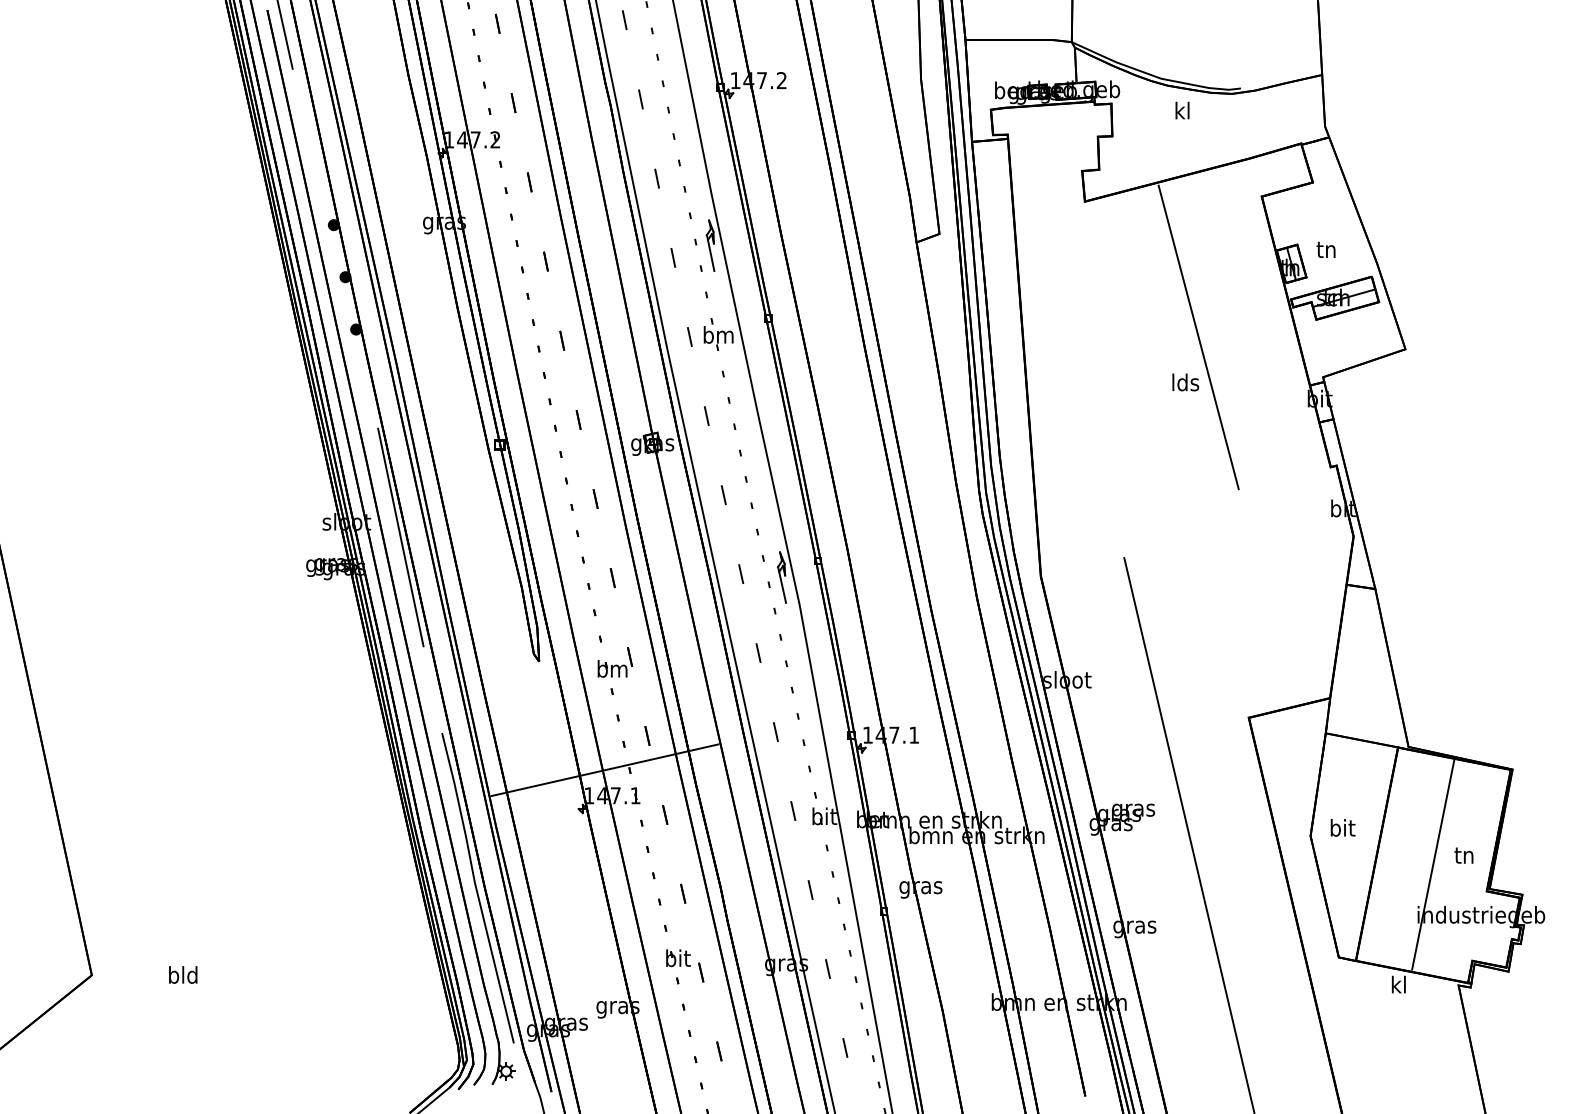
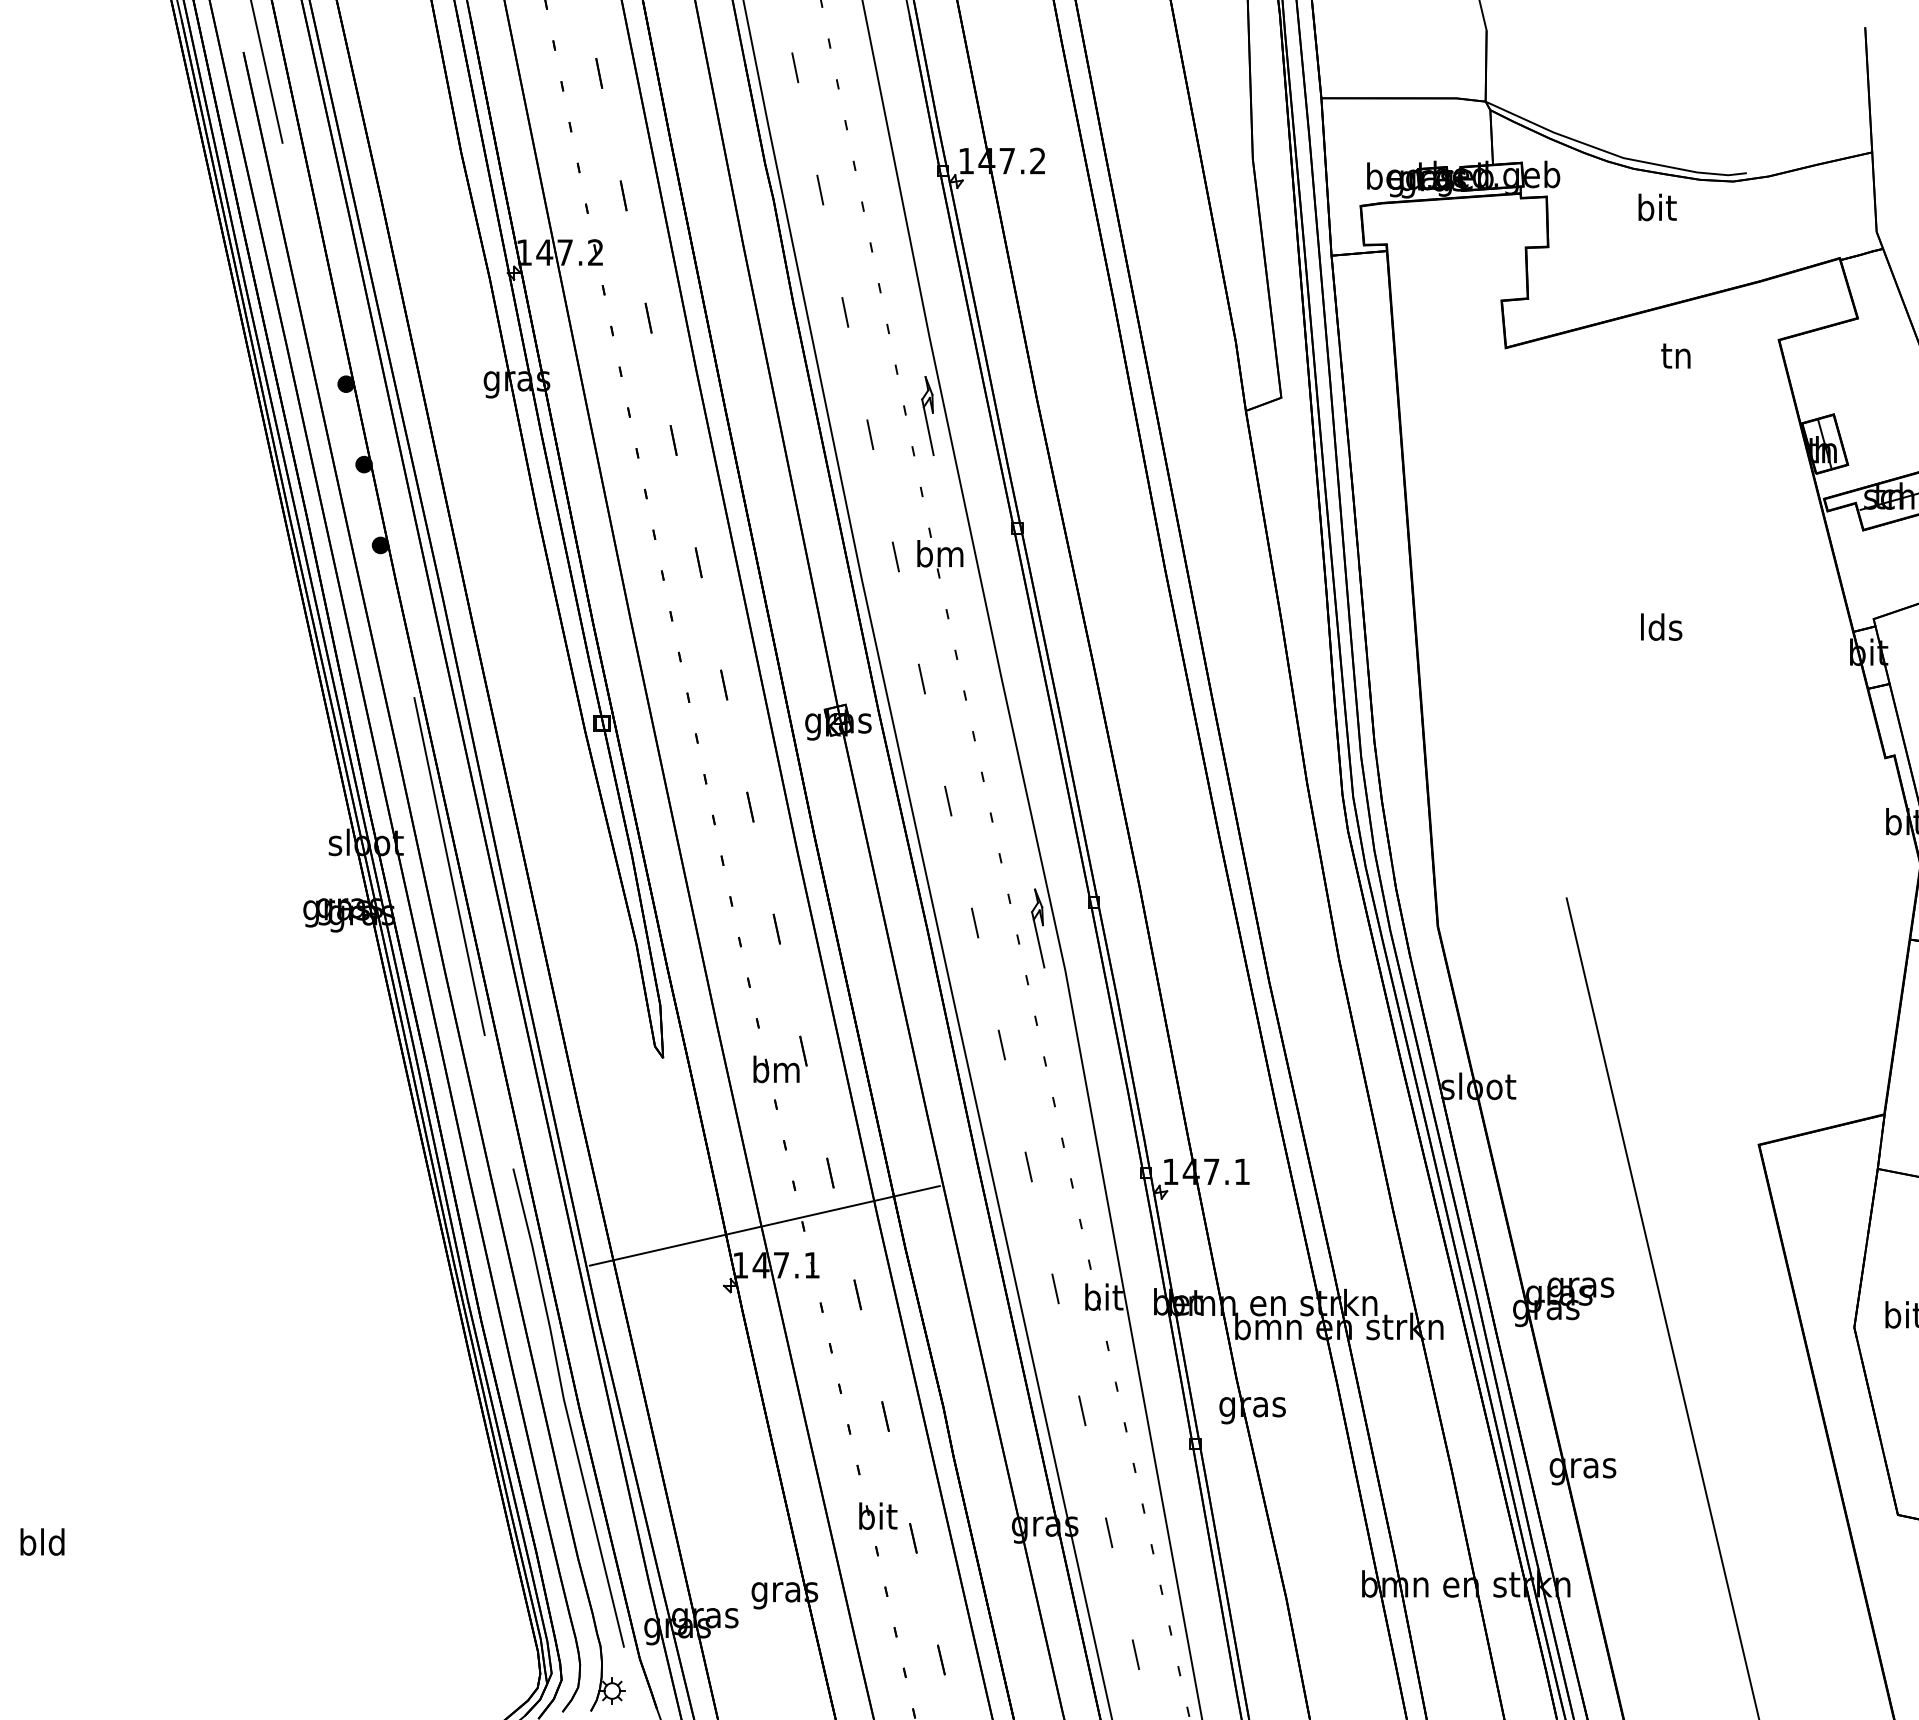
text: (1182, 110) -> (1656, 207), kl -> bit
text: (1325, 249) -> (1675, 355), moved
line: (1198, 337) -> (1681, 557), removed
text: (183, 974) -> (42, 1541), moved

